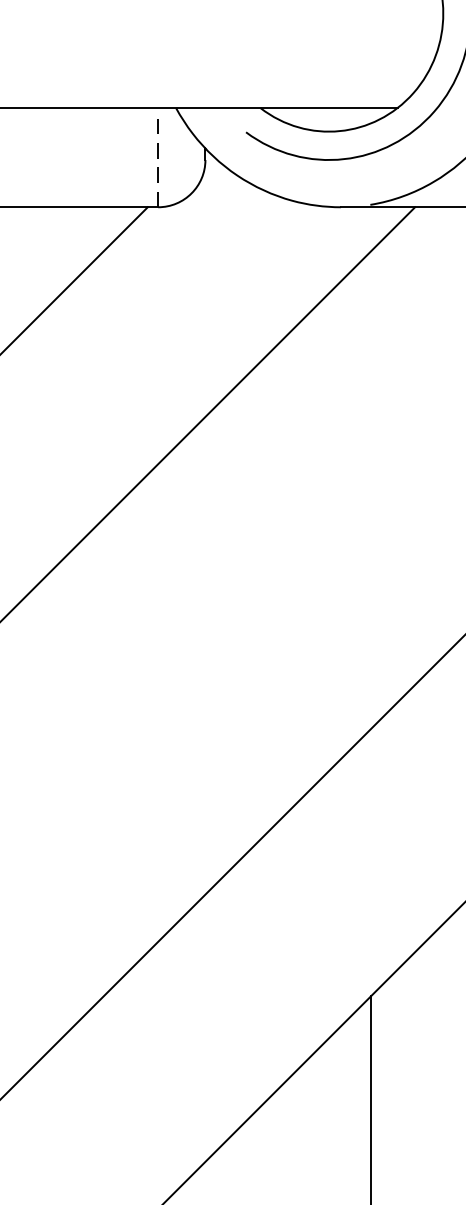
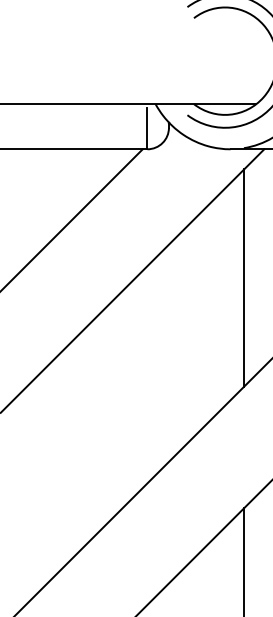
line: (158, 161) -> (147, 128), dashed -> solid
line: (371, 489) -> (244, 277), added

